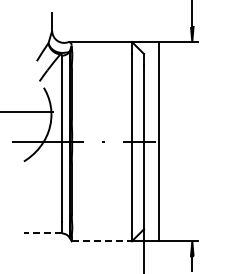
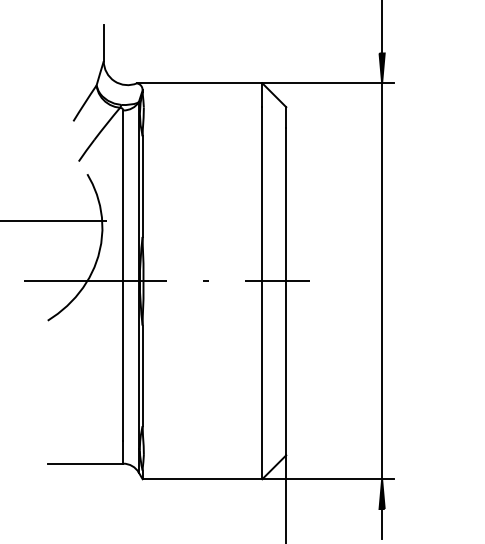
line: (159, 141) -> (382, 280), moved
line: (42, 233) -> (84, 463), dashed -> solid
line: (102, 241) -> (203, 479), dashed -> solid

